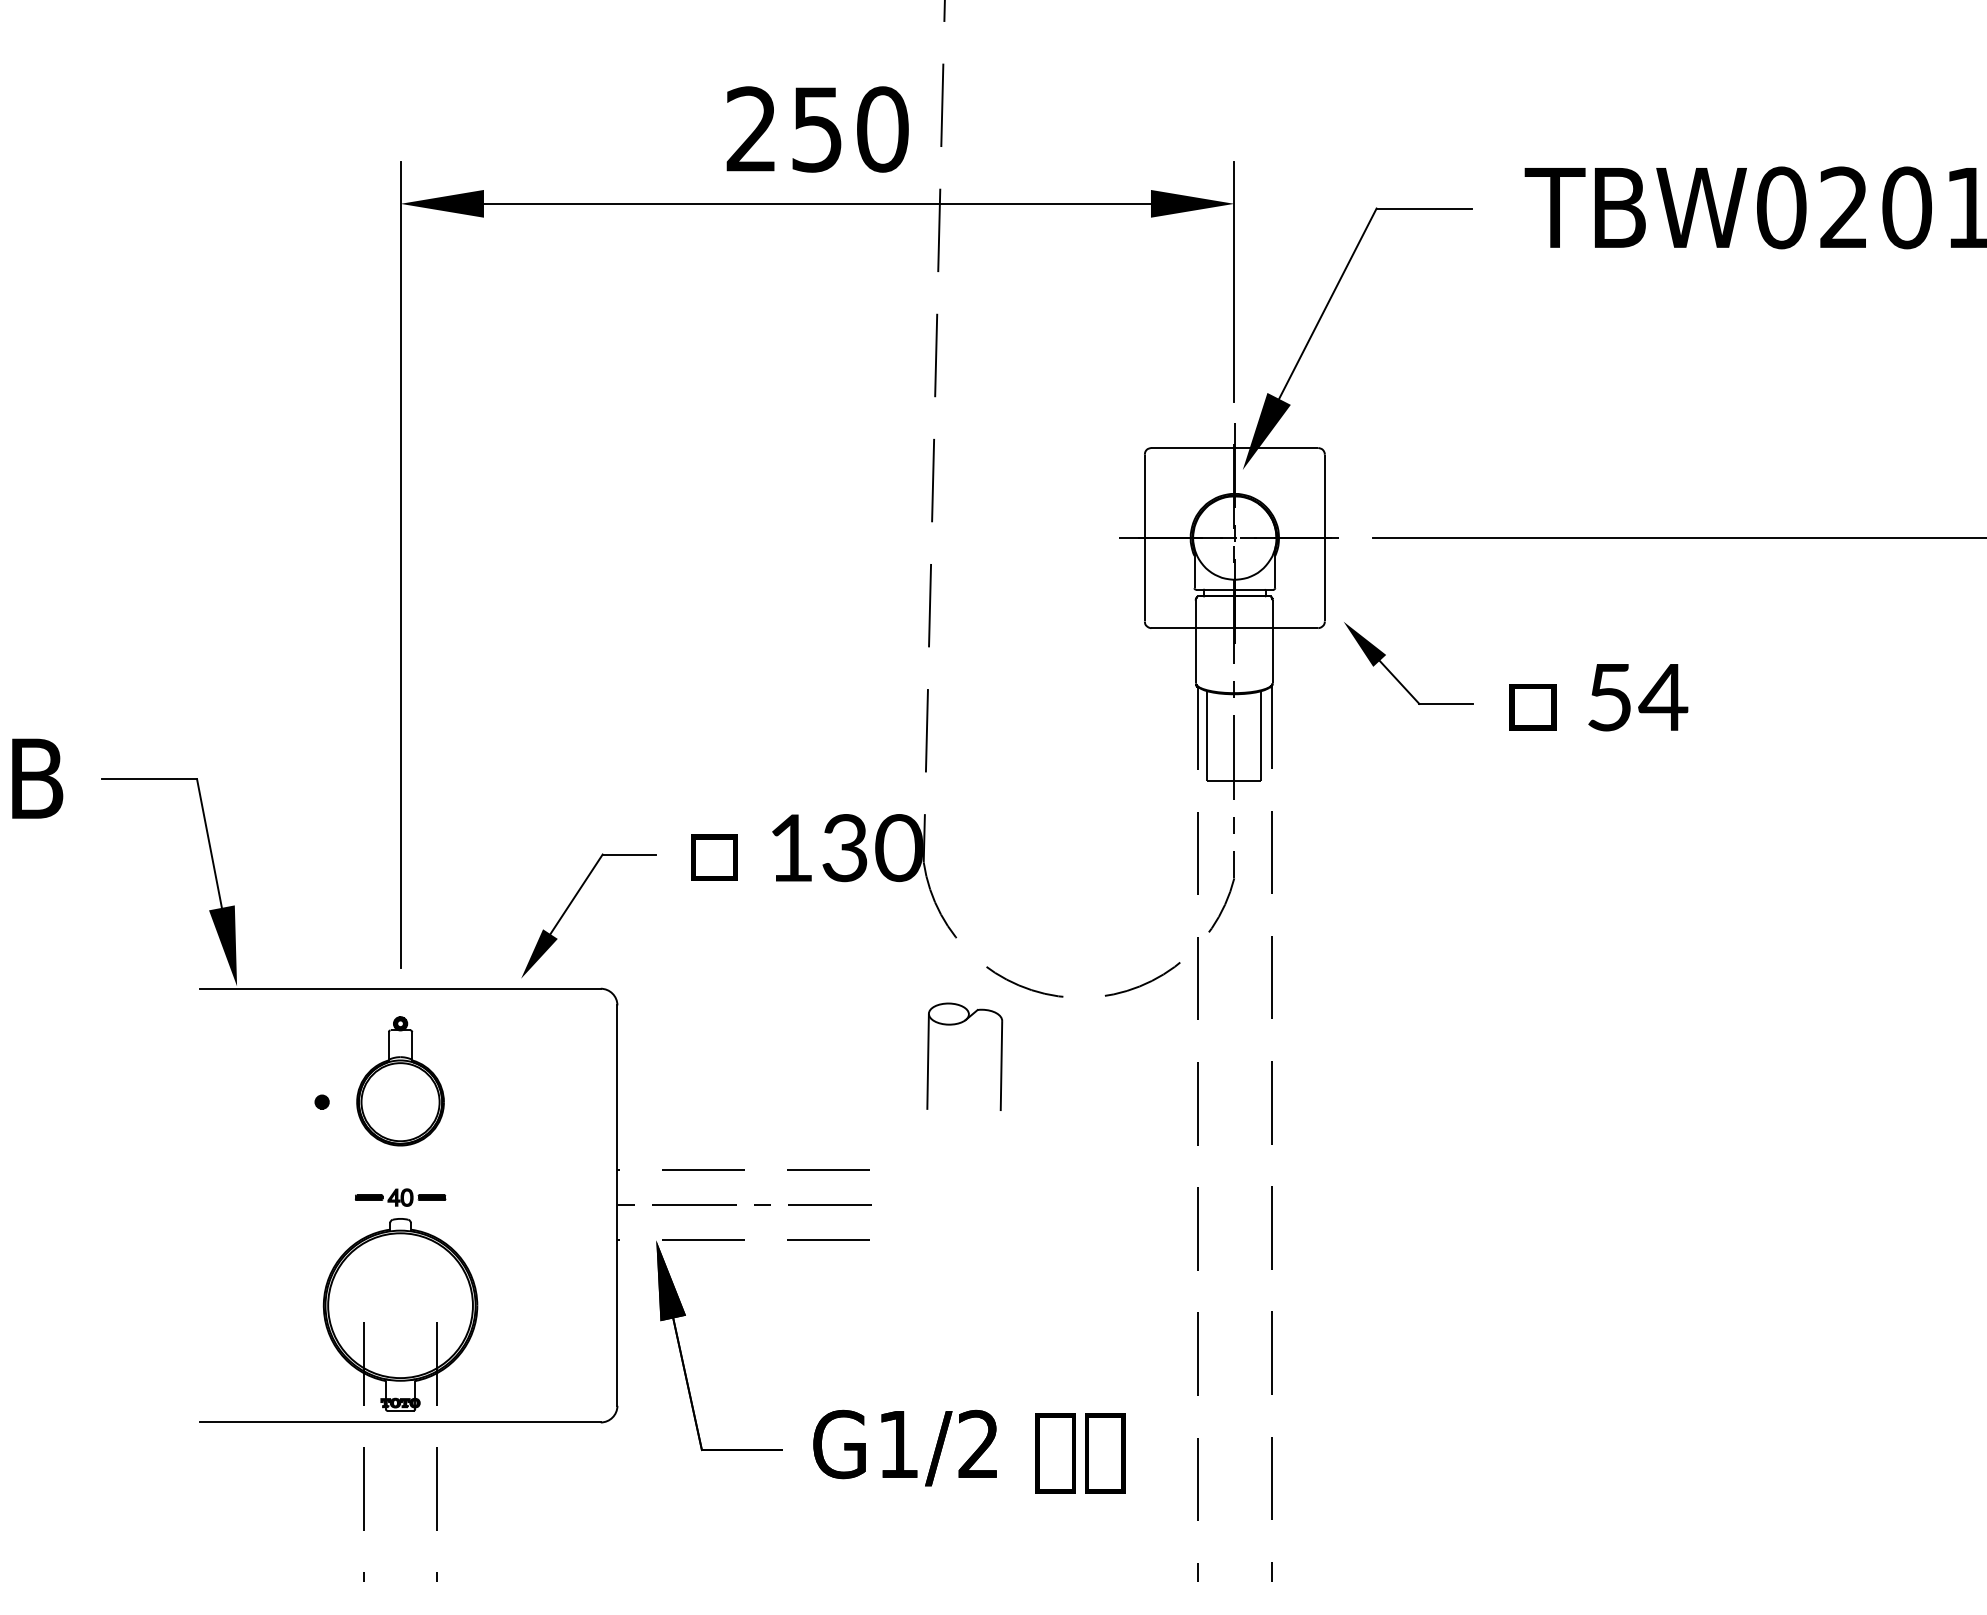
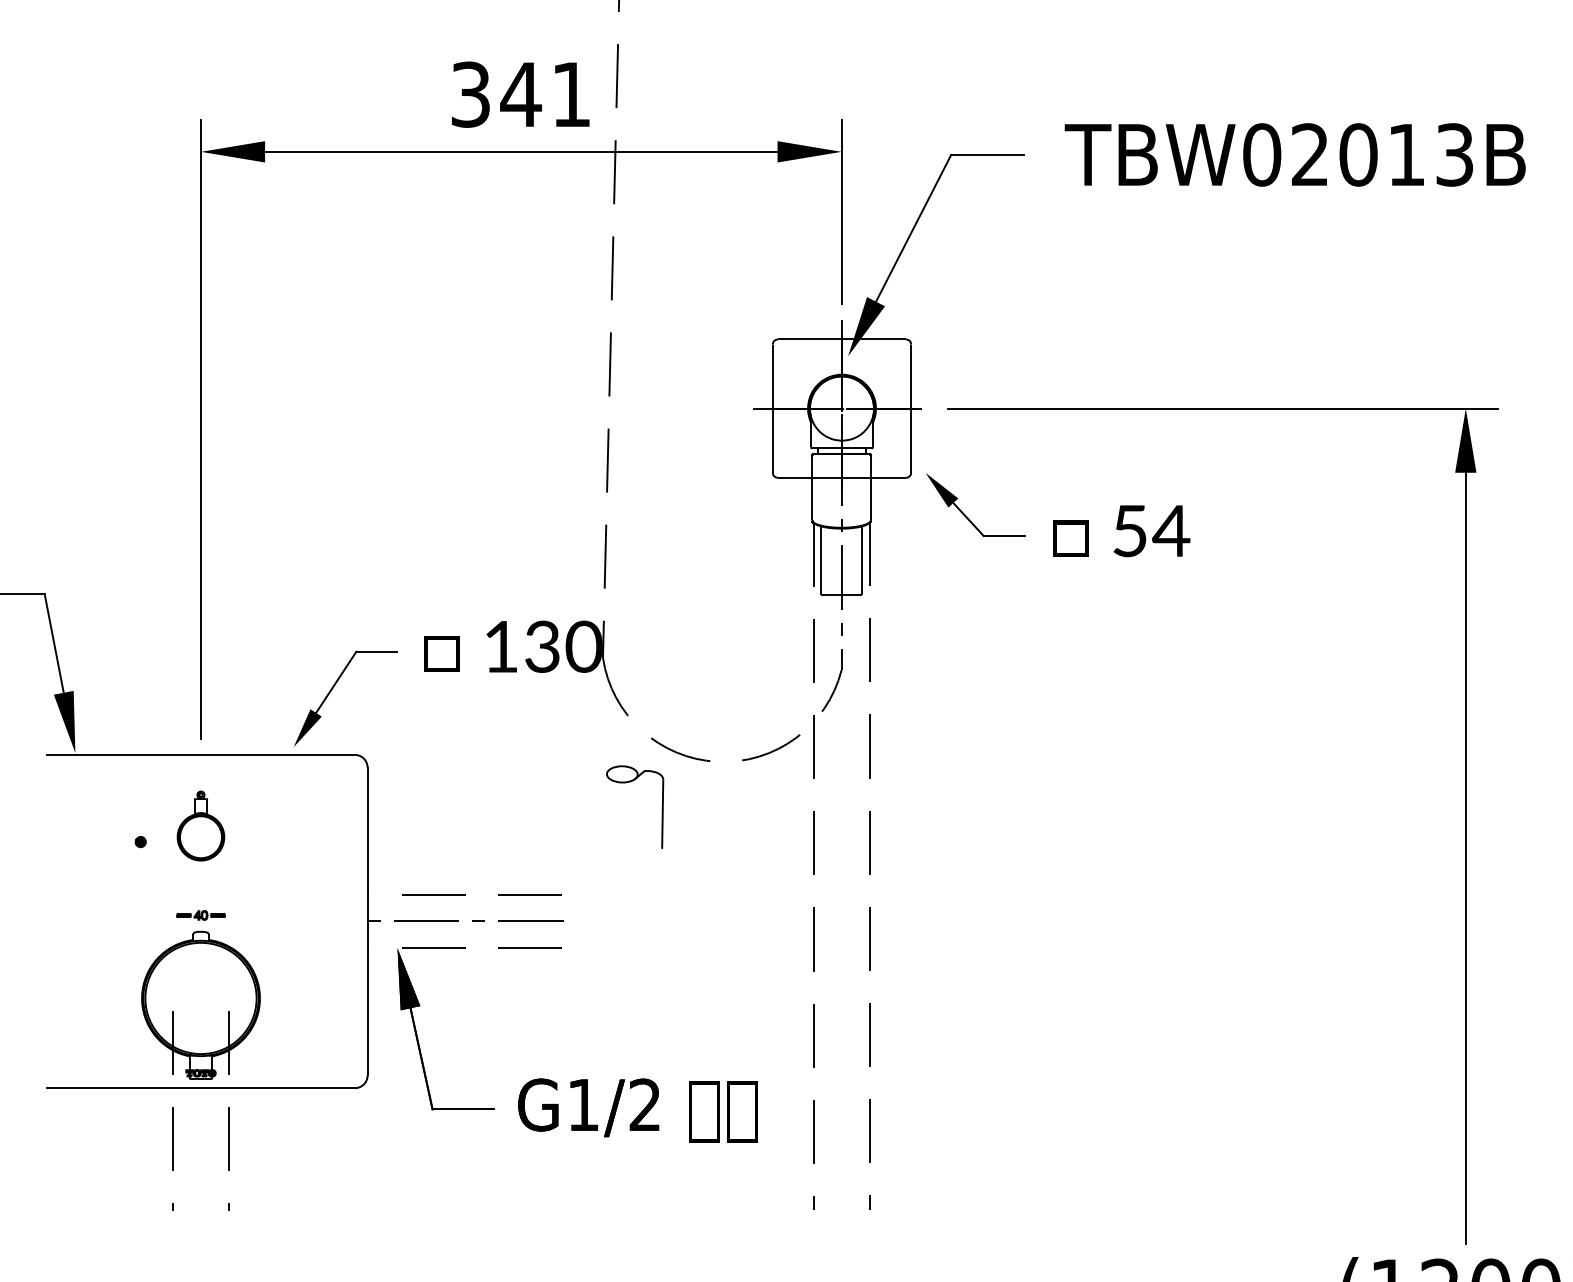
text: (817, 129) -> (521, 94), 250 -> 341
line: (927, 1061) -> (605, 810), removed
part: (399, 1080) -> (200, 825), size x0.7
part: (399, 1197) -> (200, 915), size x0.7

